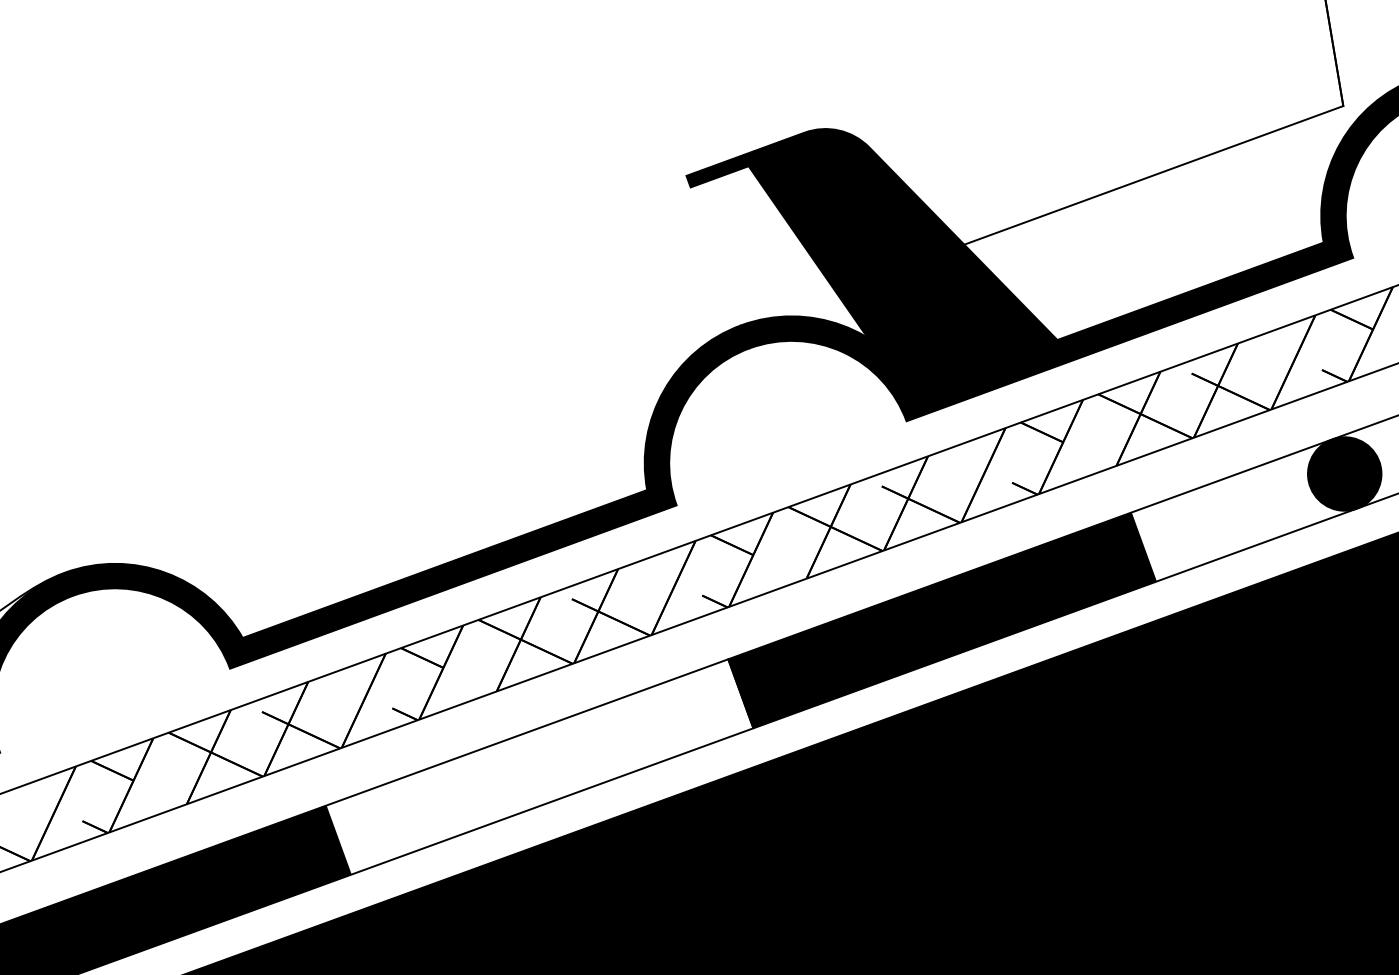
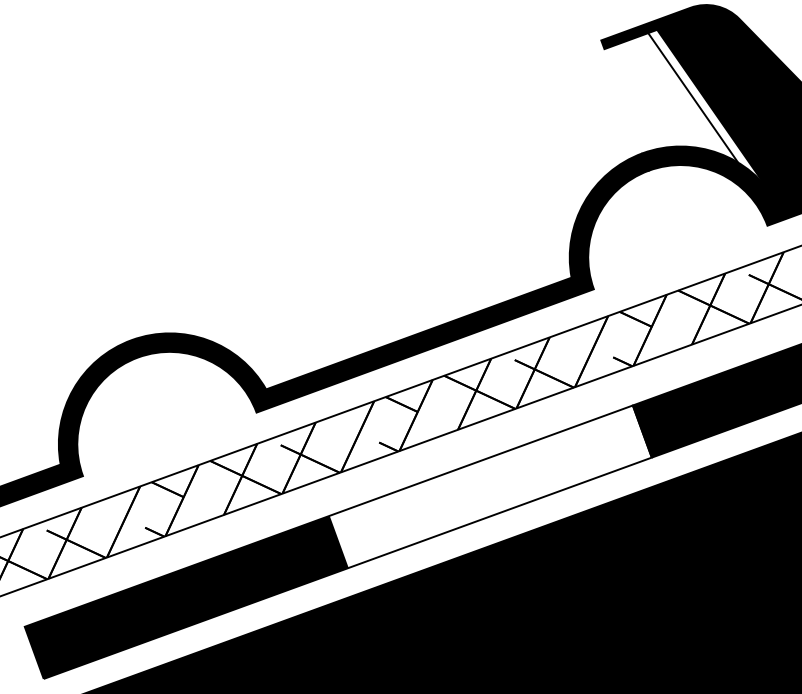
fill: (826, 265) -> (707, 108), removed

